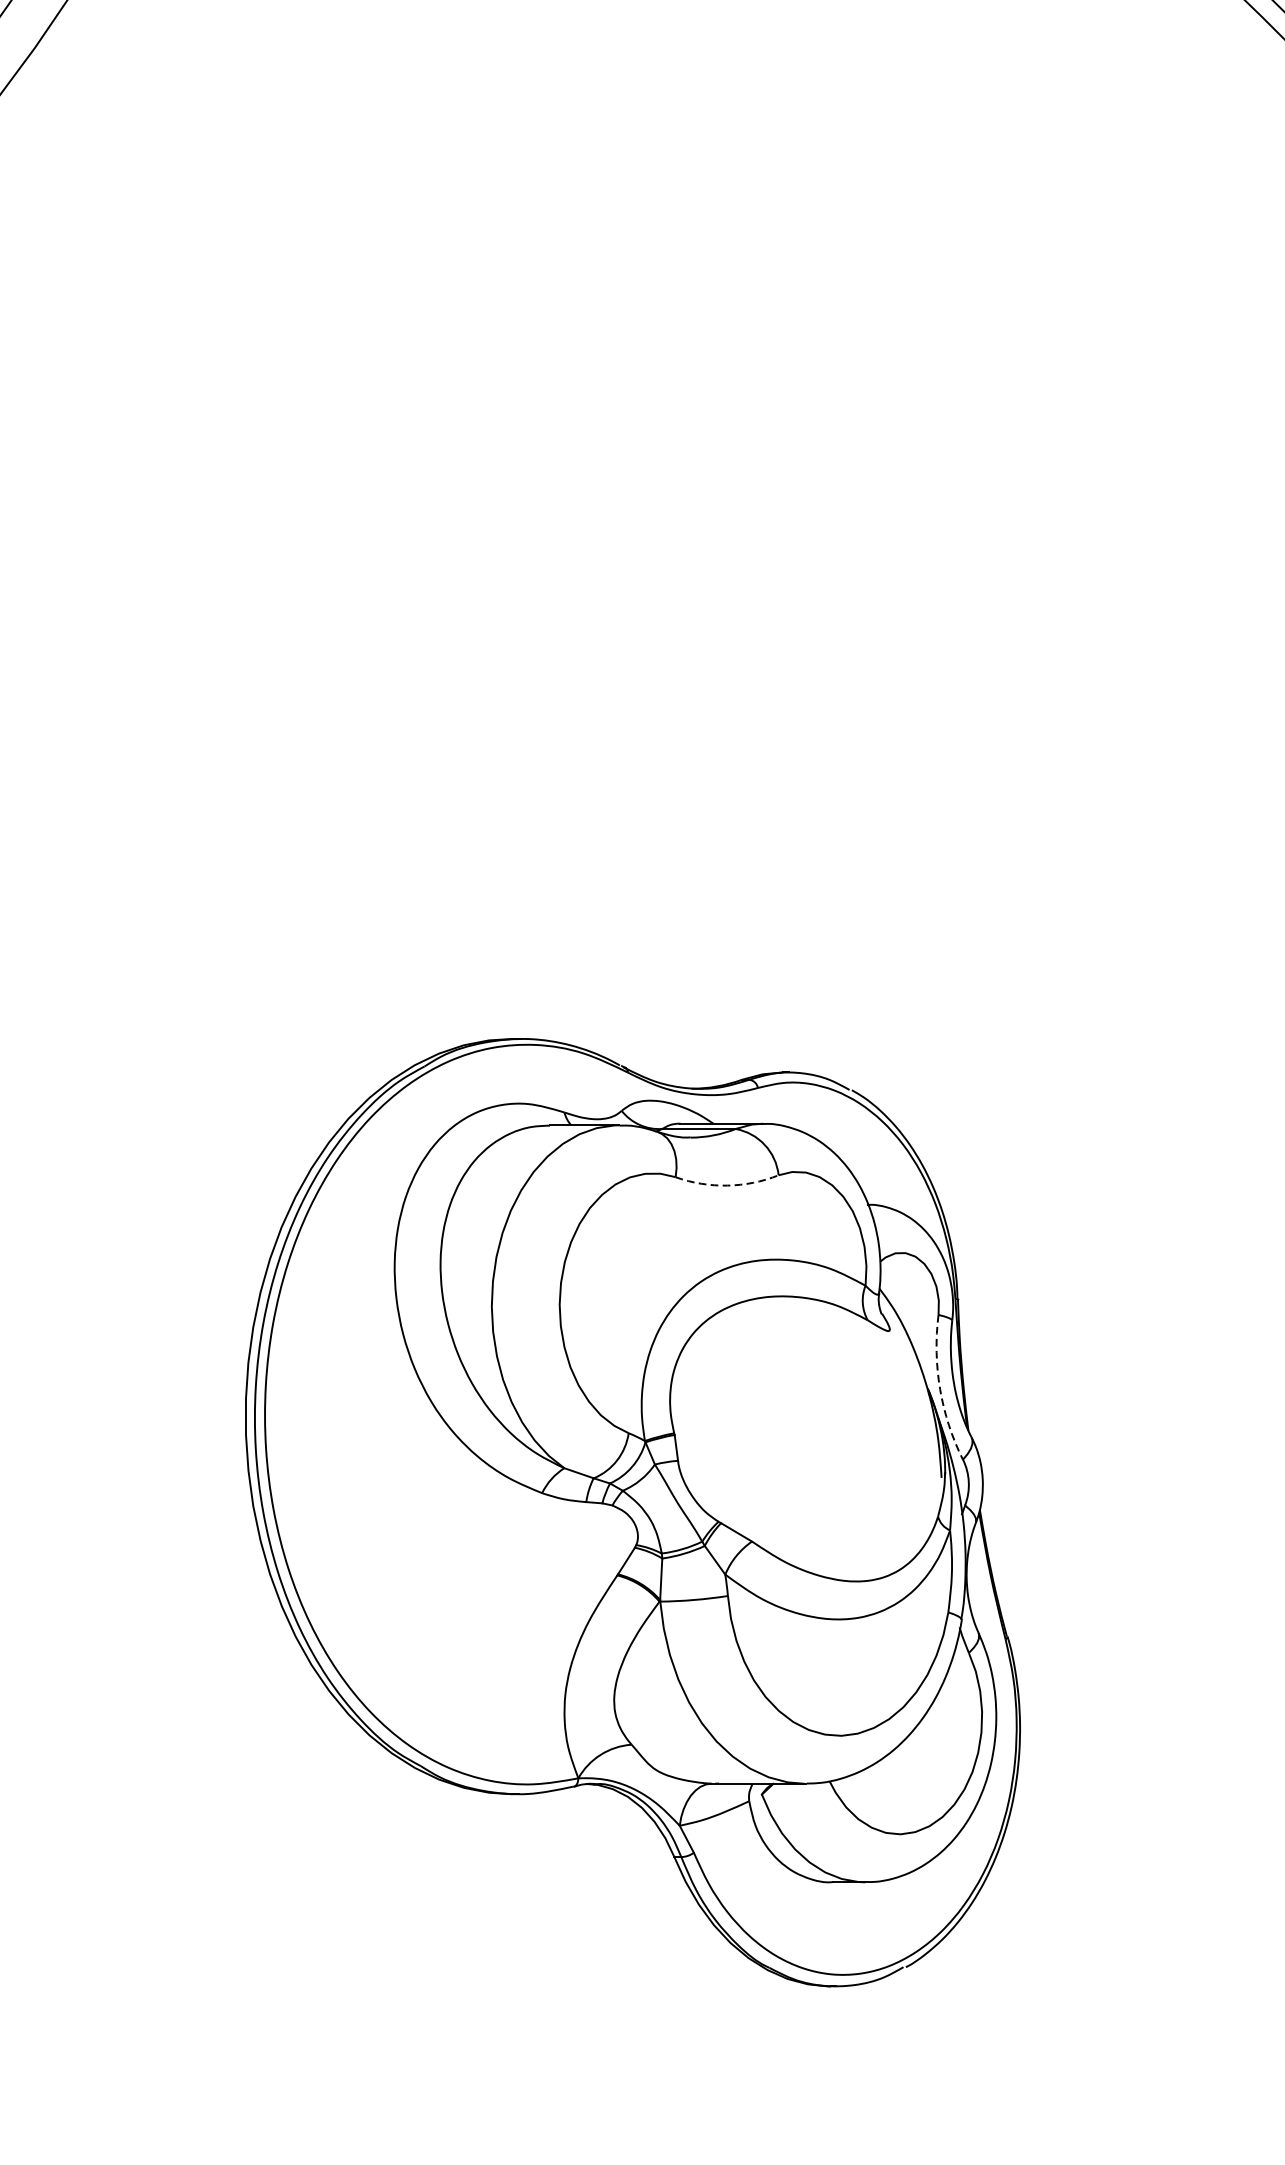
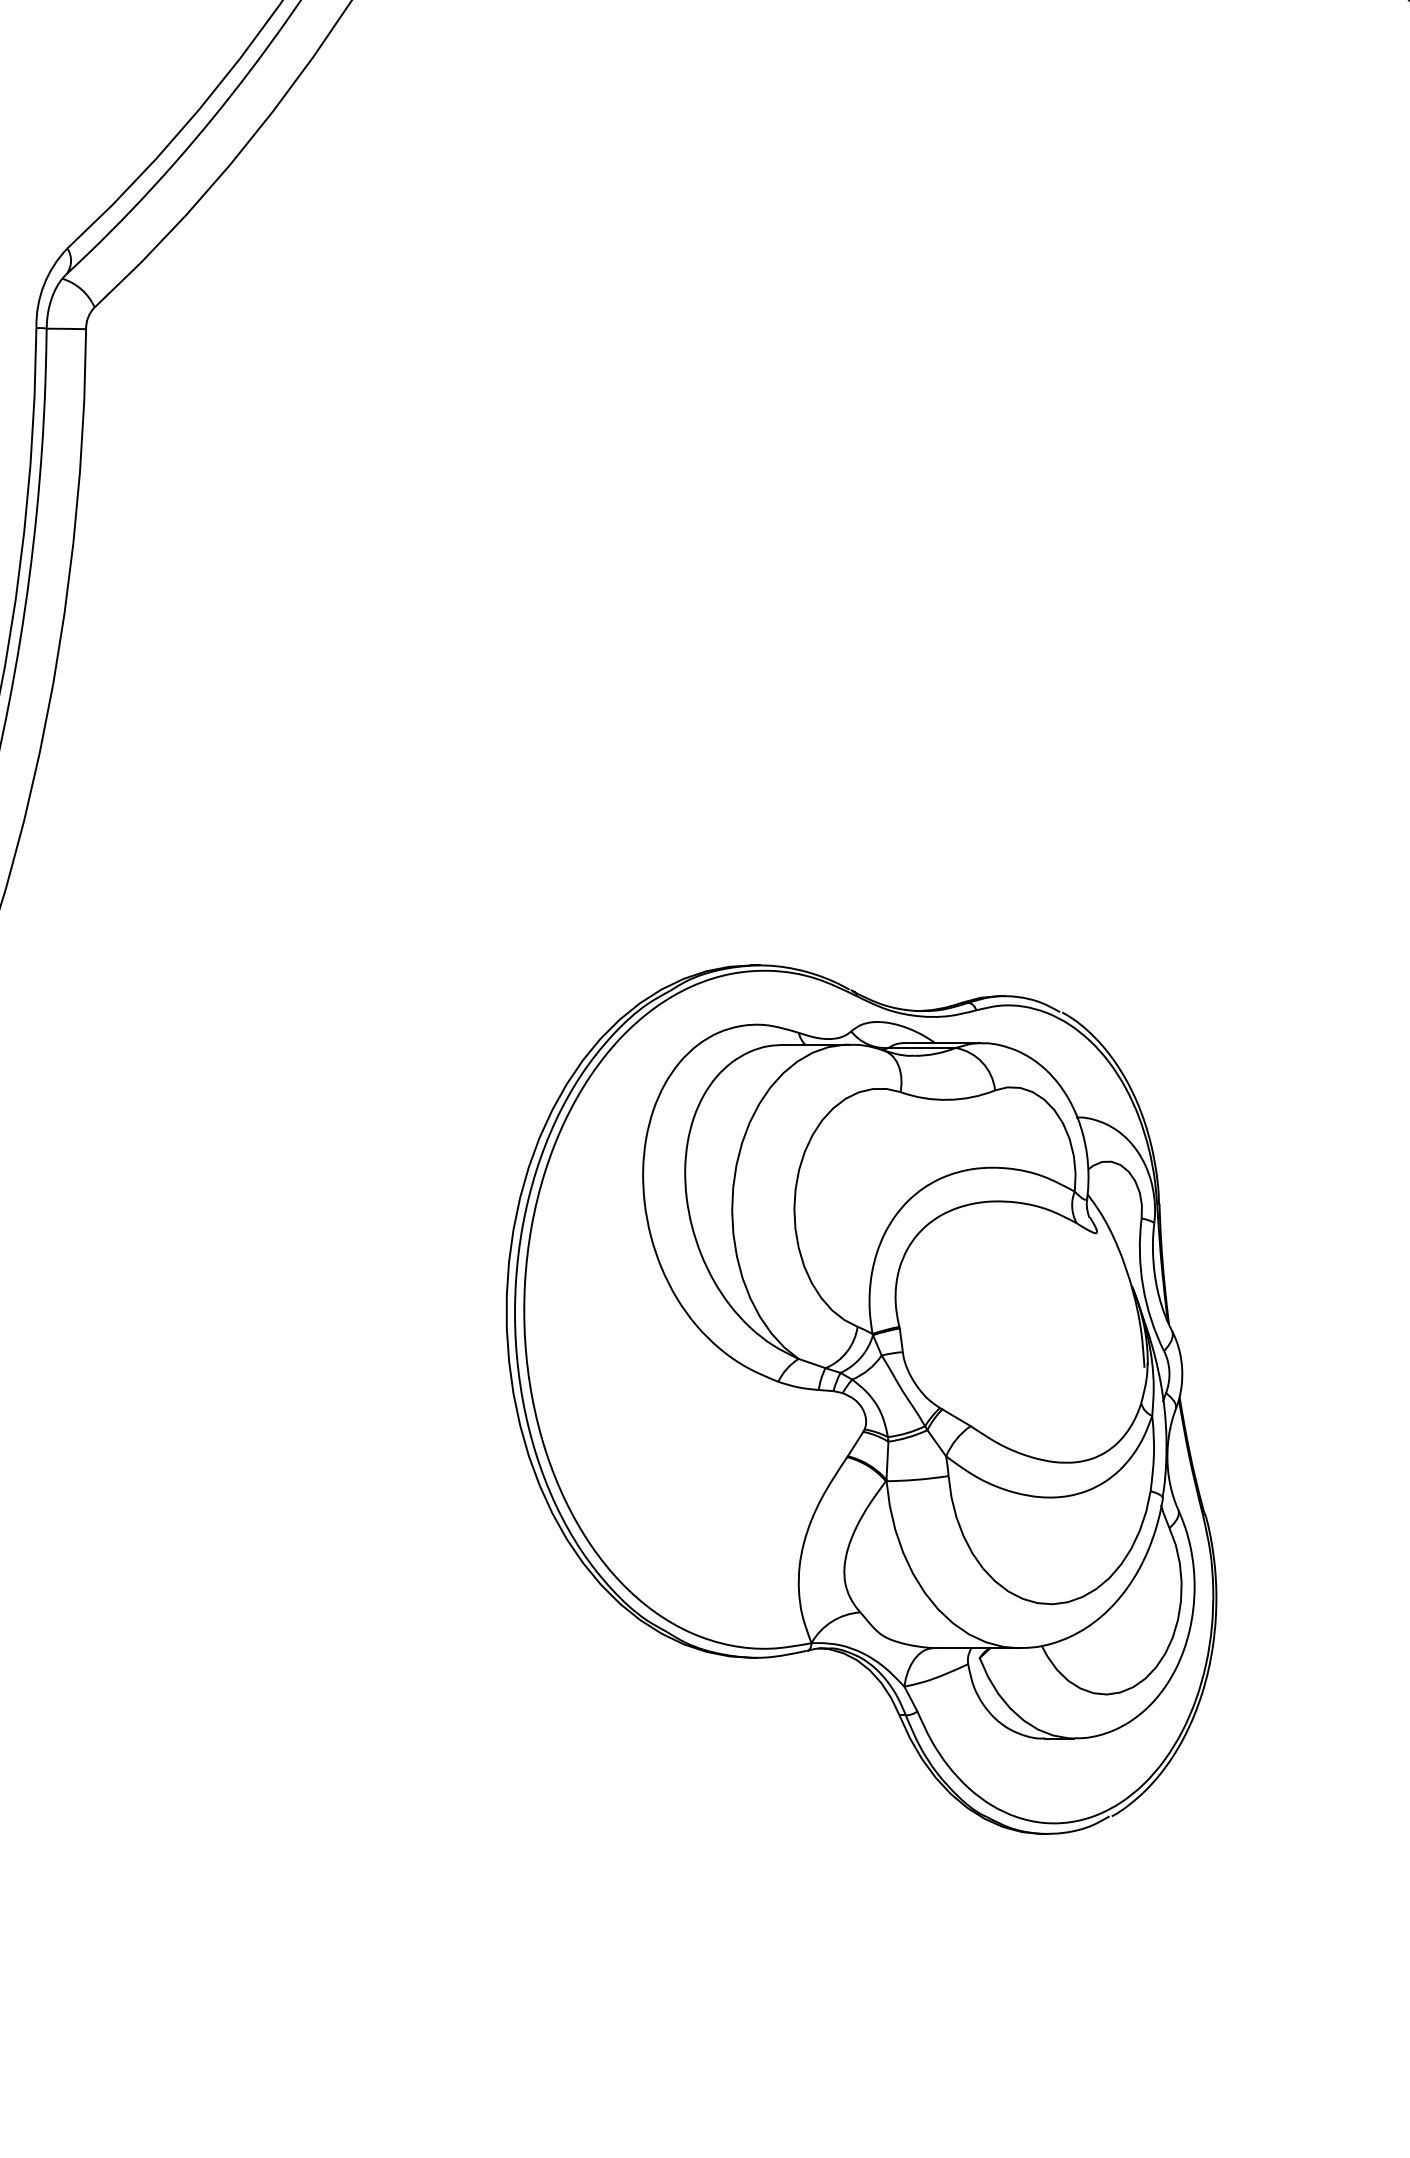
arc: (727, 1185) -> (948, 1099), dashed -> solid
arc: (940, 1389) -> (1143, 1286), dashed -> solid

